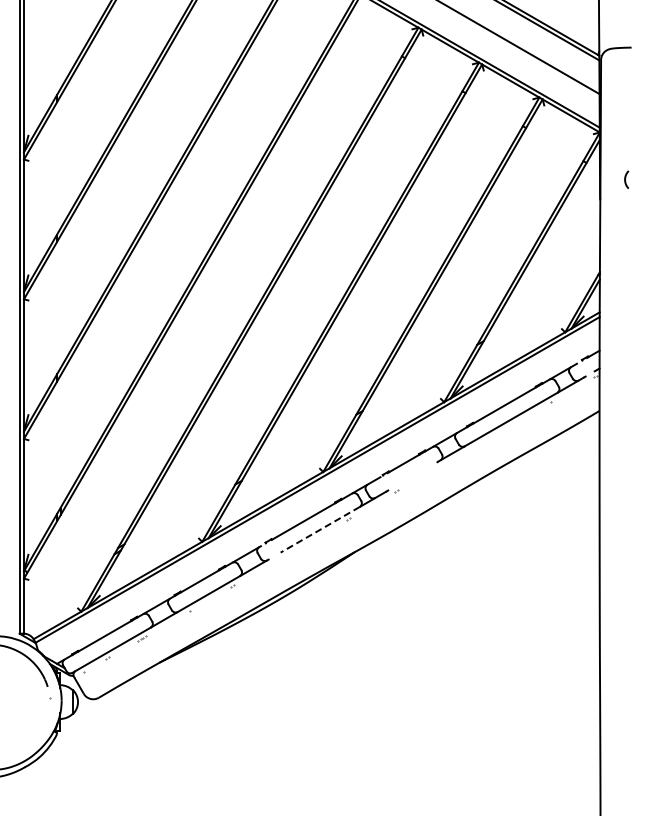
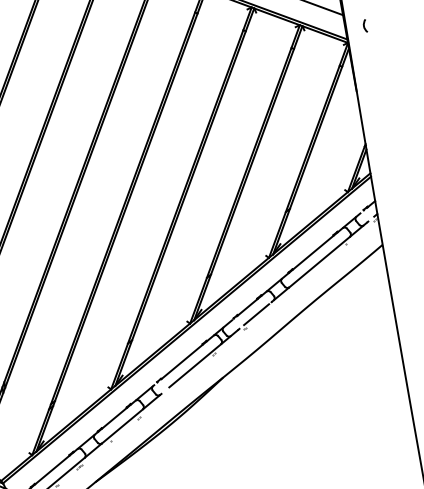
arc: (625, 179) -> (364, 25), moved
line: (414, 475) -> (256, 314), added
line: (320, 529) -> (195, 365), dashed -> solid

